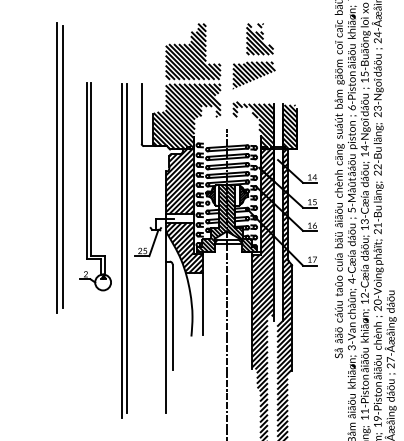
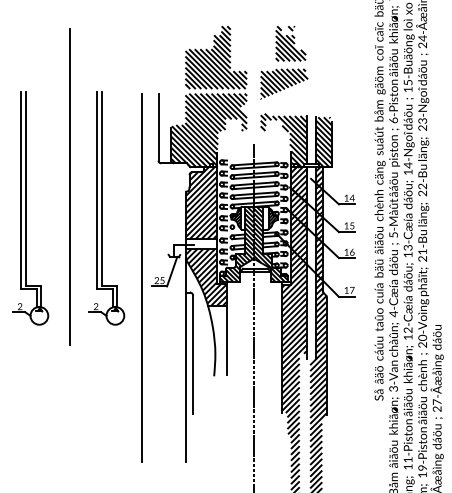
line: (57, 167) -> (64, 187), removed
part: (27, 186) -> (30, 208), added
line: (122, 250) -> (136, 280), removed

